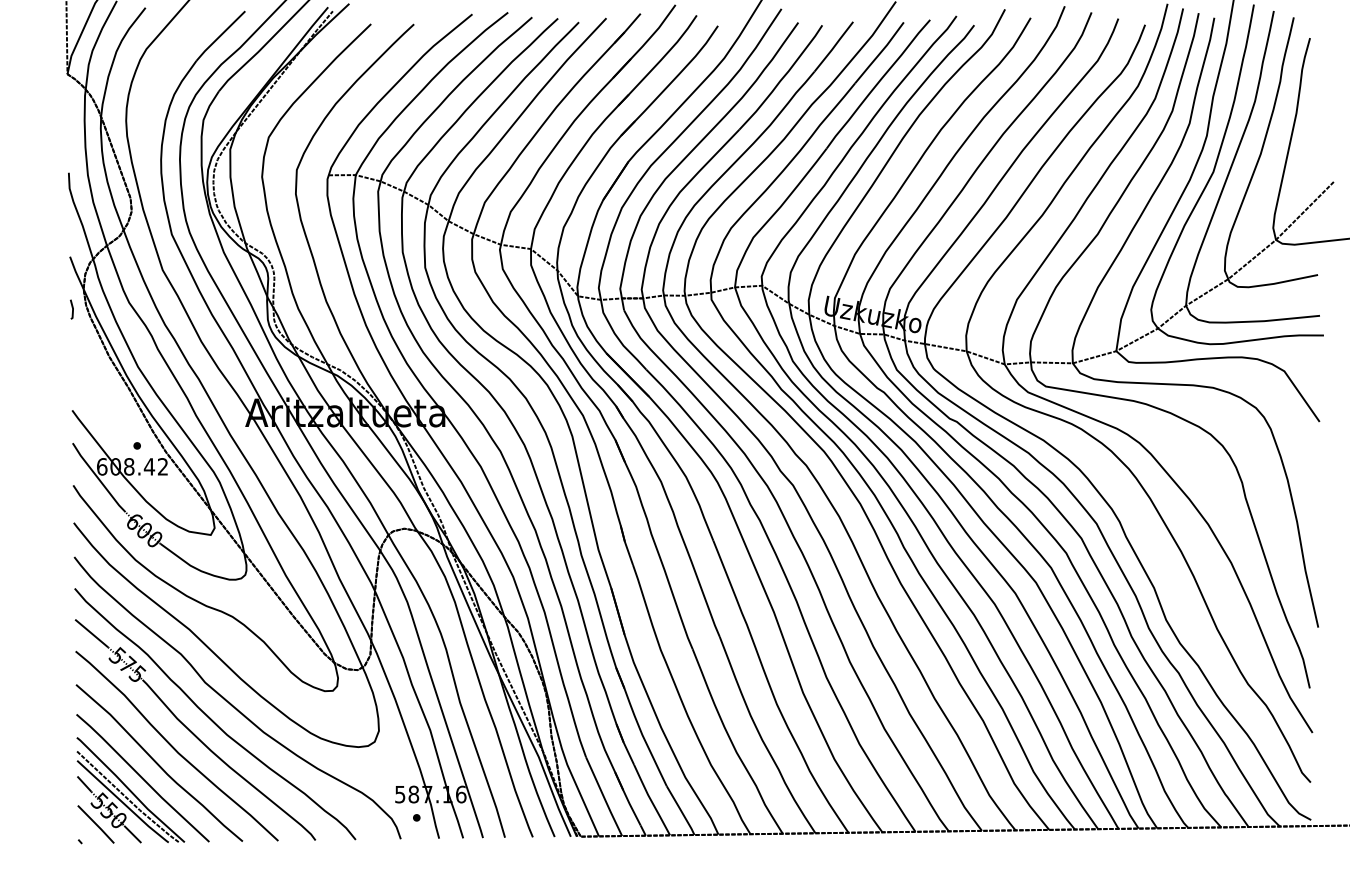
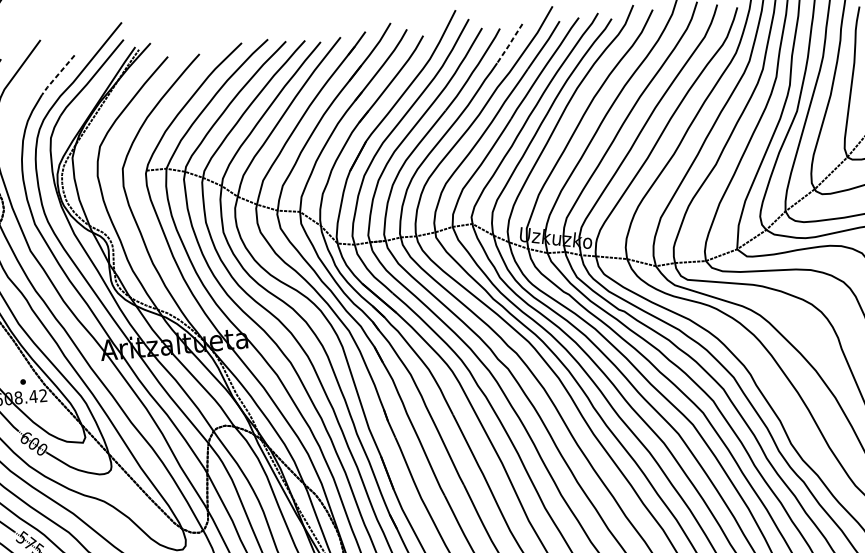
line: (219, 36) -> (57, 75), solid -> dashed
line: (834, 46) -> (510, 43), solid -> dashed

